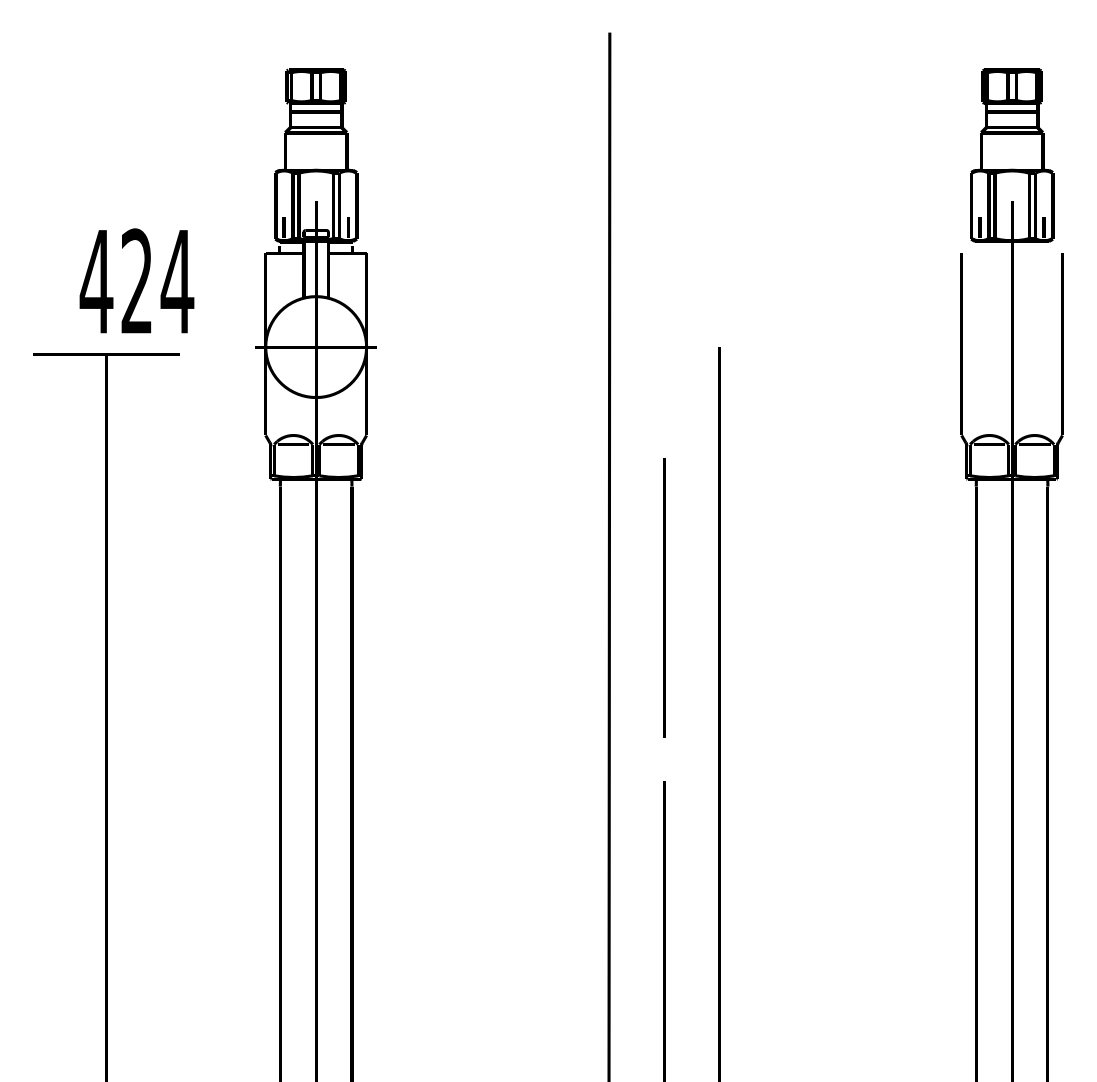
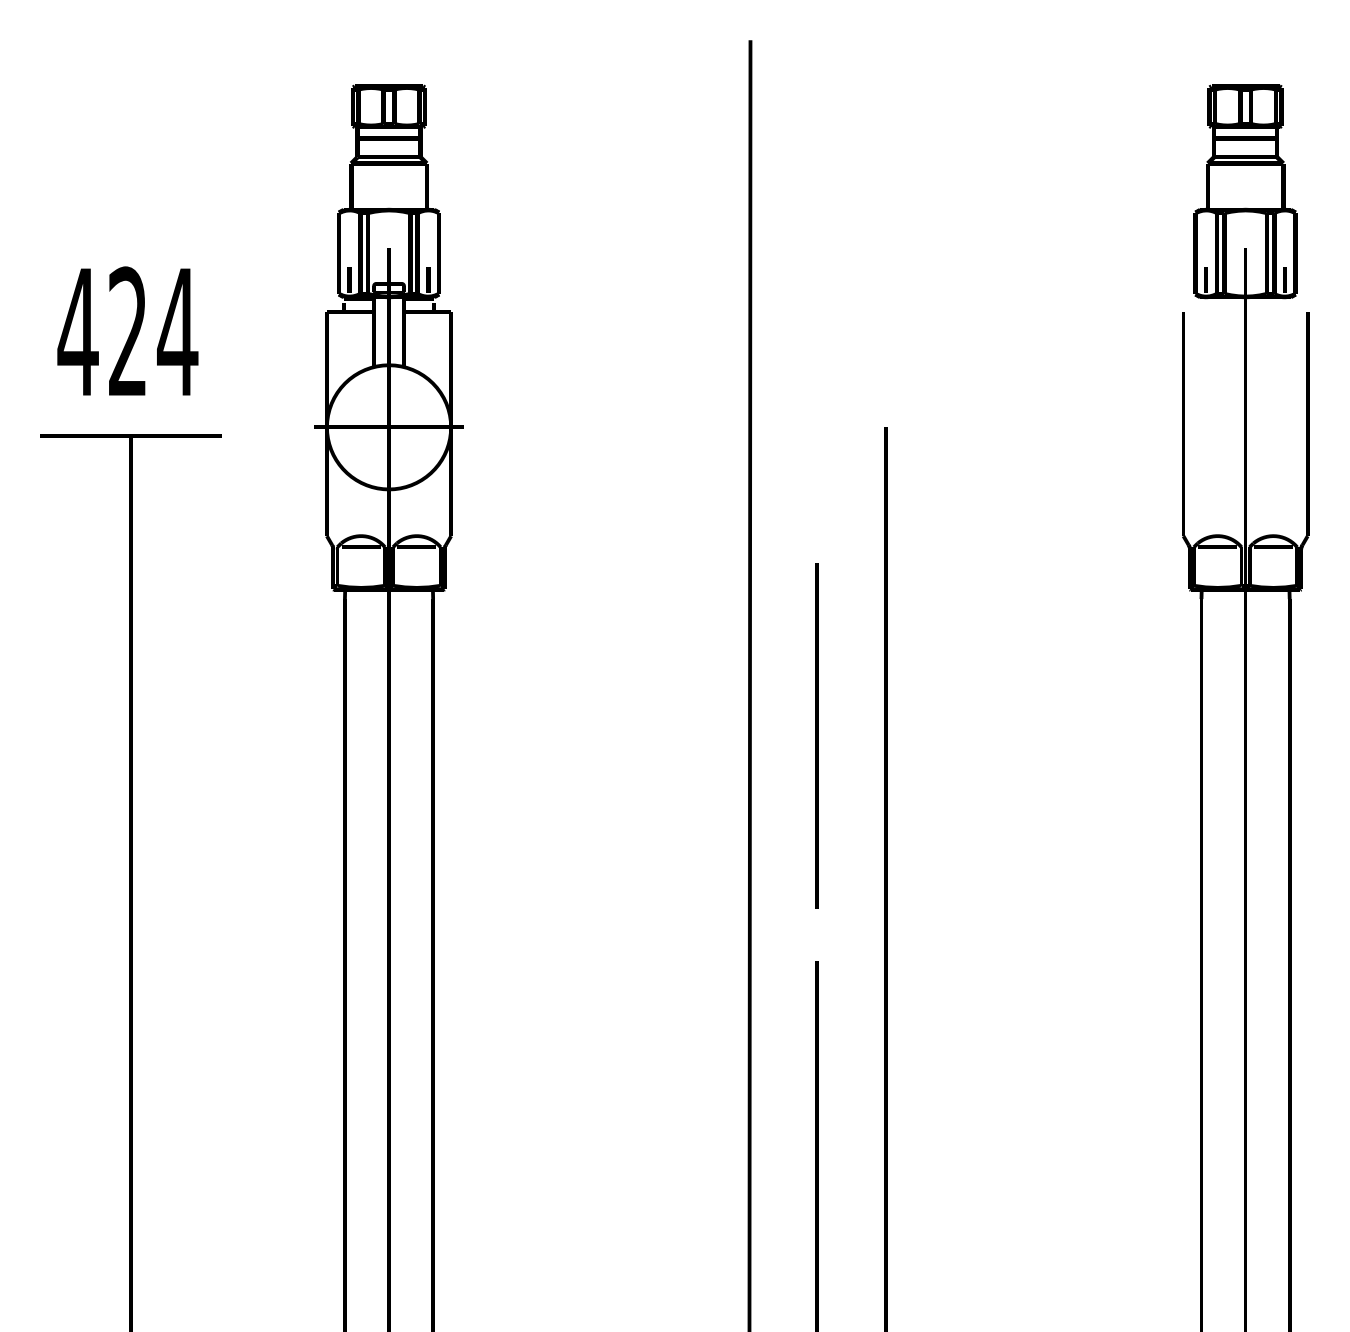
text: (136, 280) -> (127, 330), moved

